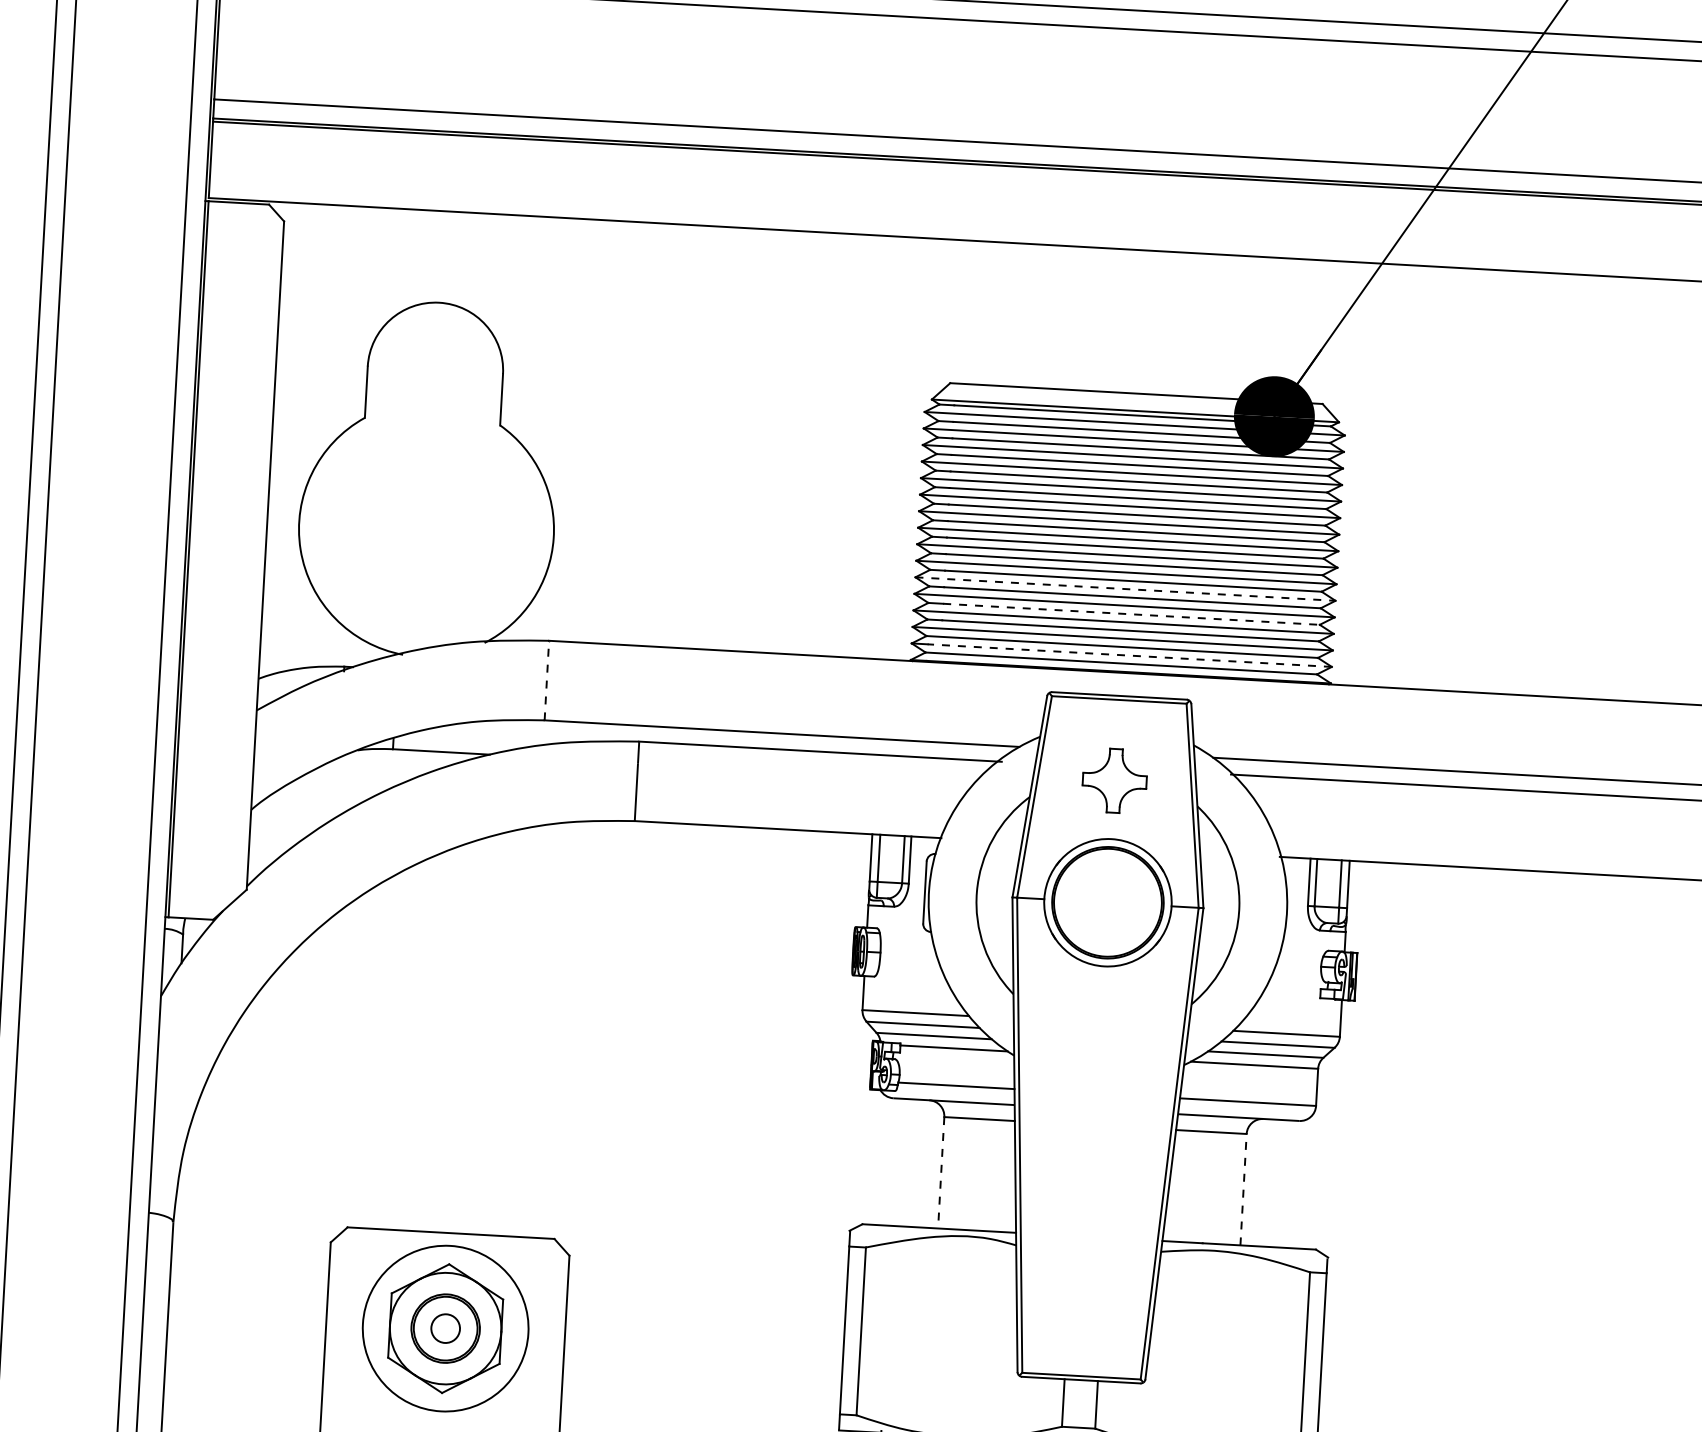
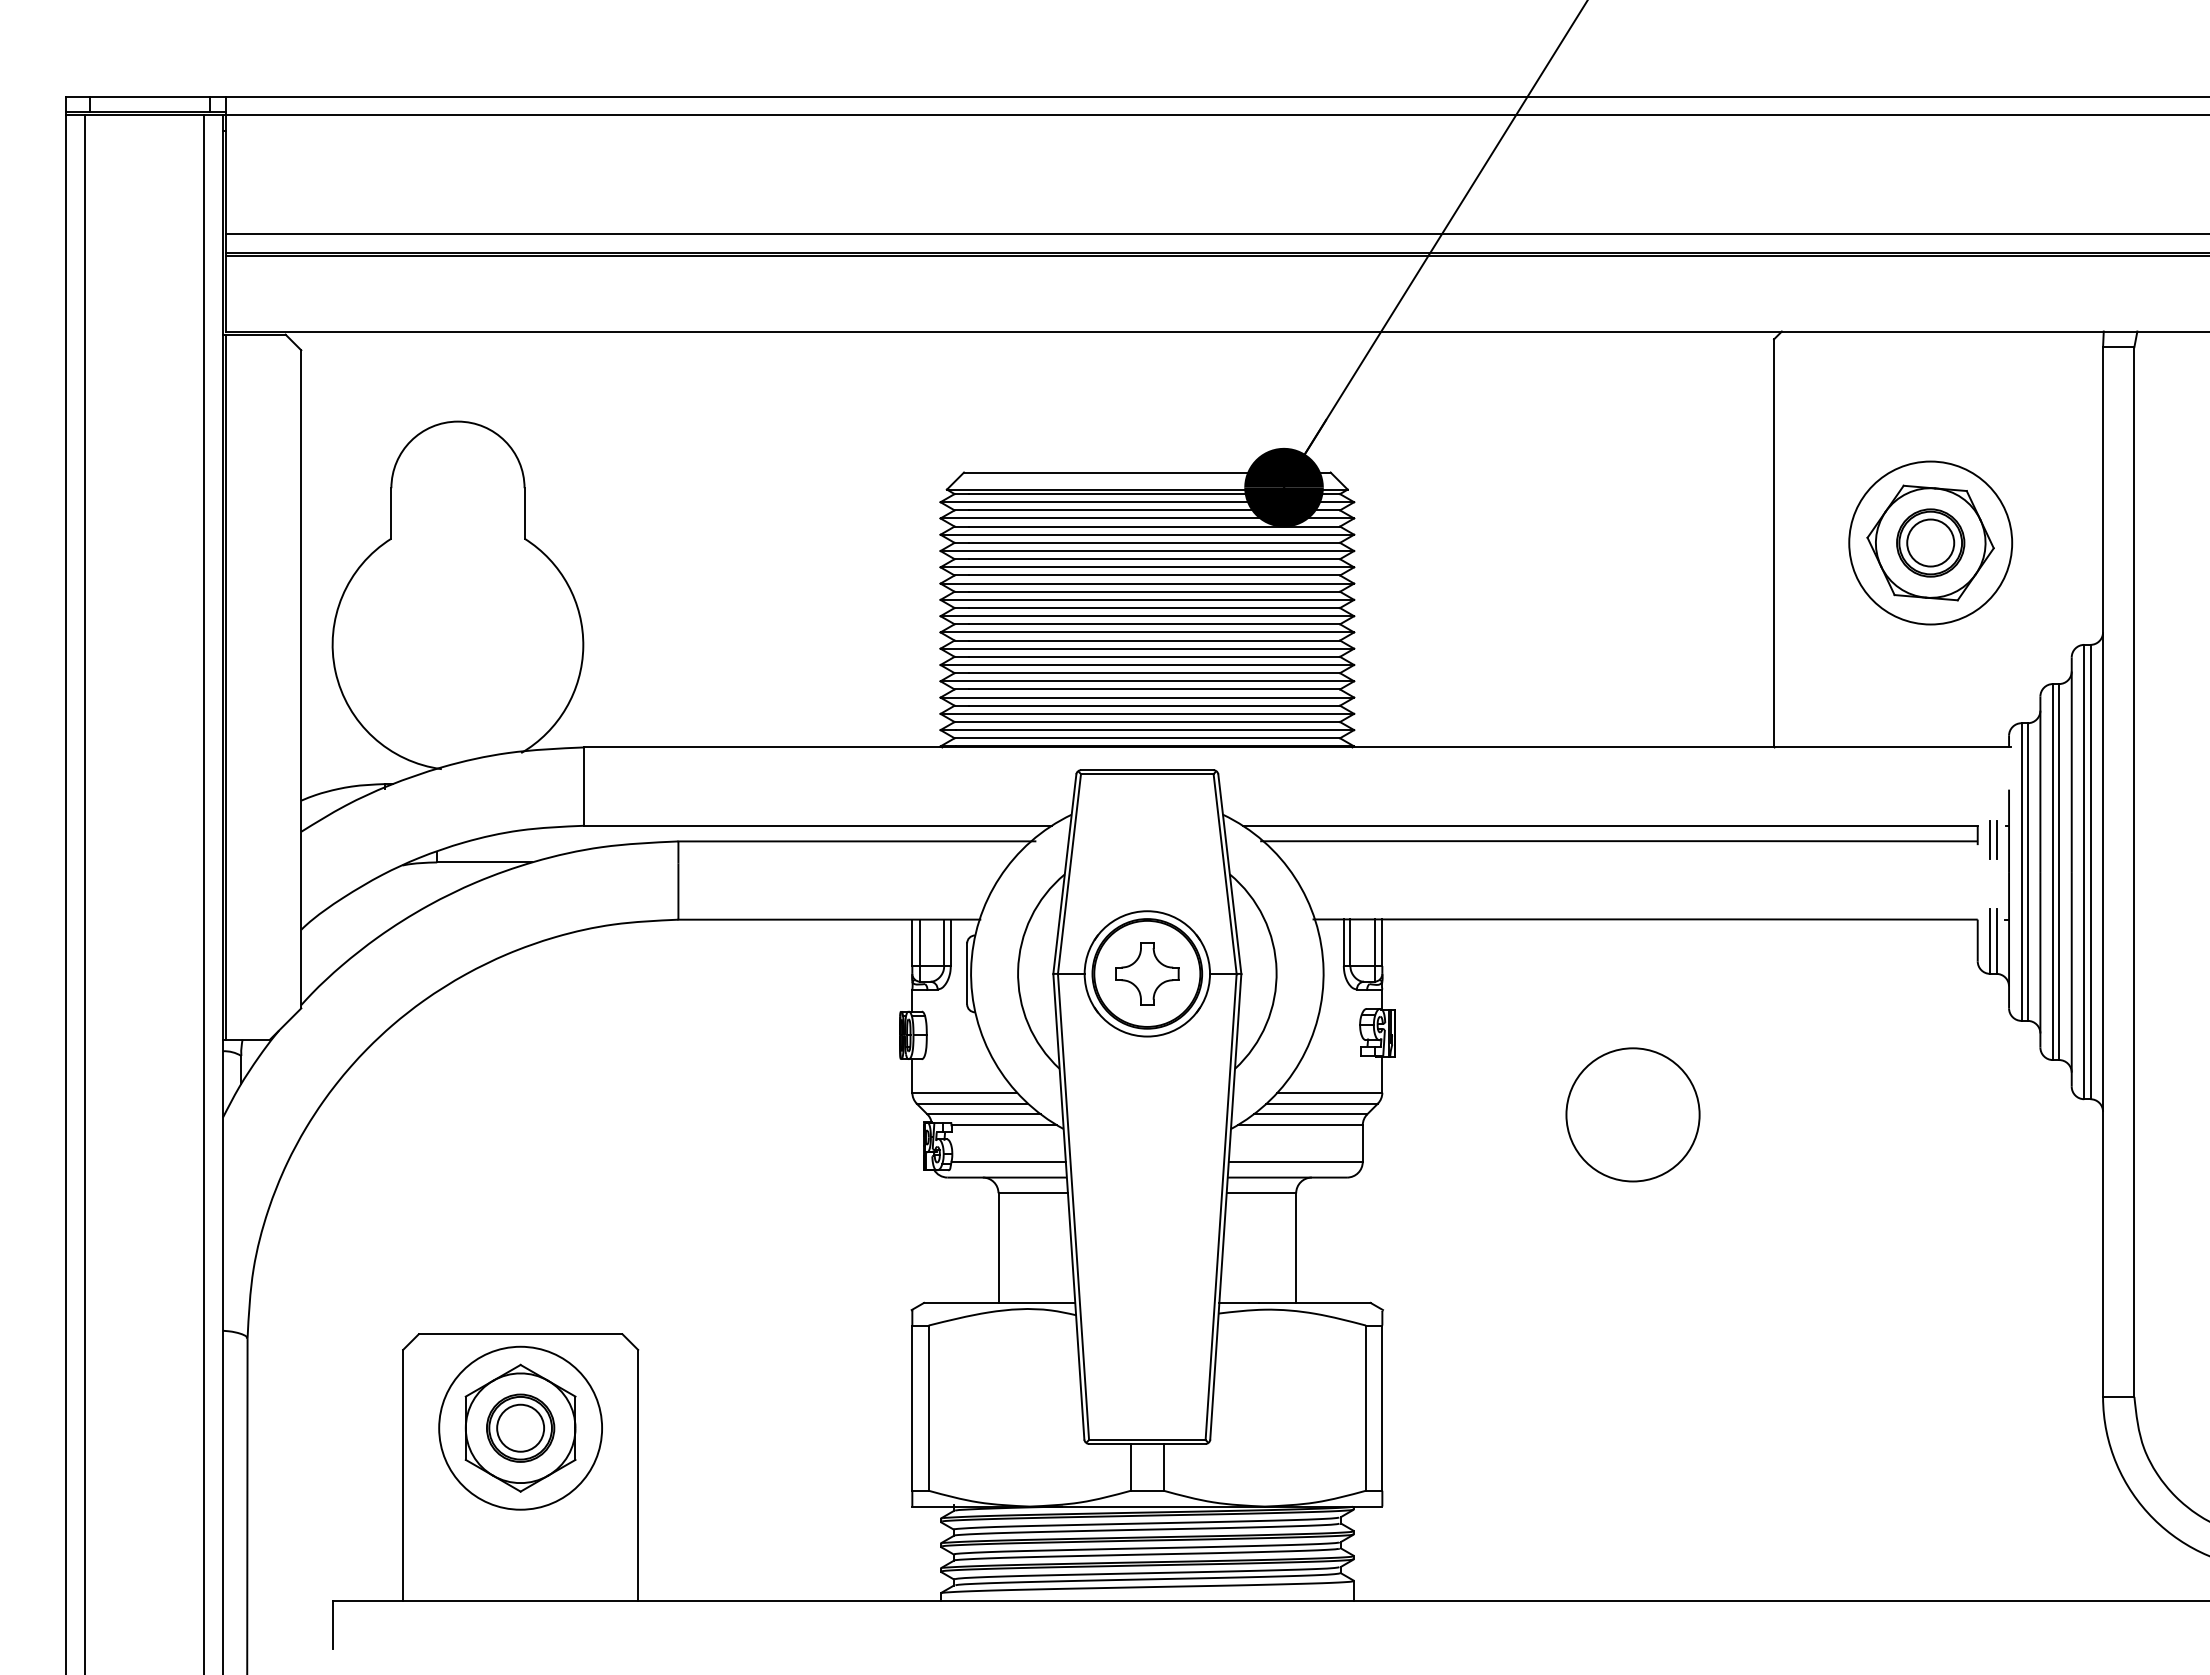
line: (1125, 589) -> (1147, 665), dashed -> solid
line: (1132, 614) -> (1155, 689), dashed -> solid
line: (1130, 656) -> (1155, 730), dashed -> solid
line: (546, 680) -> (584, 786), dashed -> solid
part: (1114, 780) -> (1147, 973), moved
circle: (1592, 1073) -> (1632, 1114), added
line: (941, 1173) -> (998, 1248), dashed -> solid
line: (1243, 1190) -> (1296, 1248), dashed -> solid
circle: (445, 1327) -> (520, 1427), size x1.67

